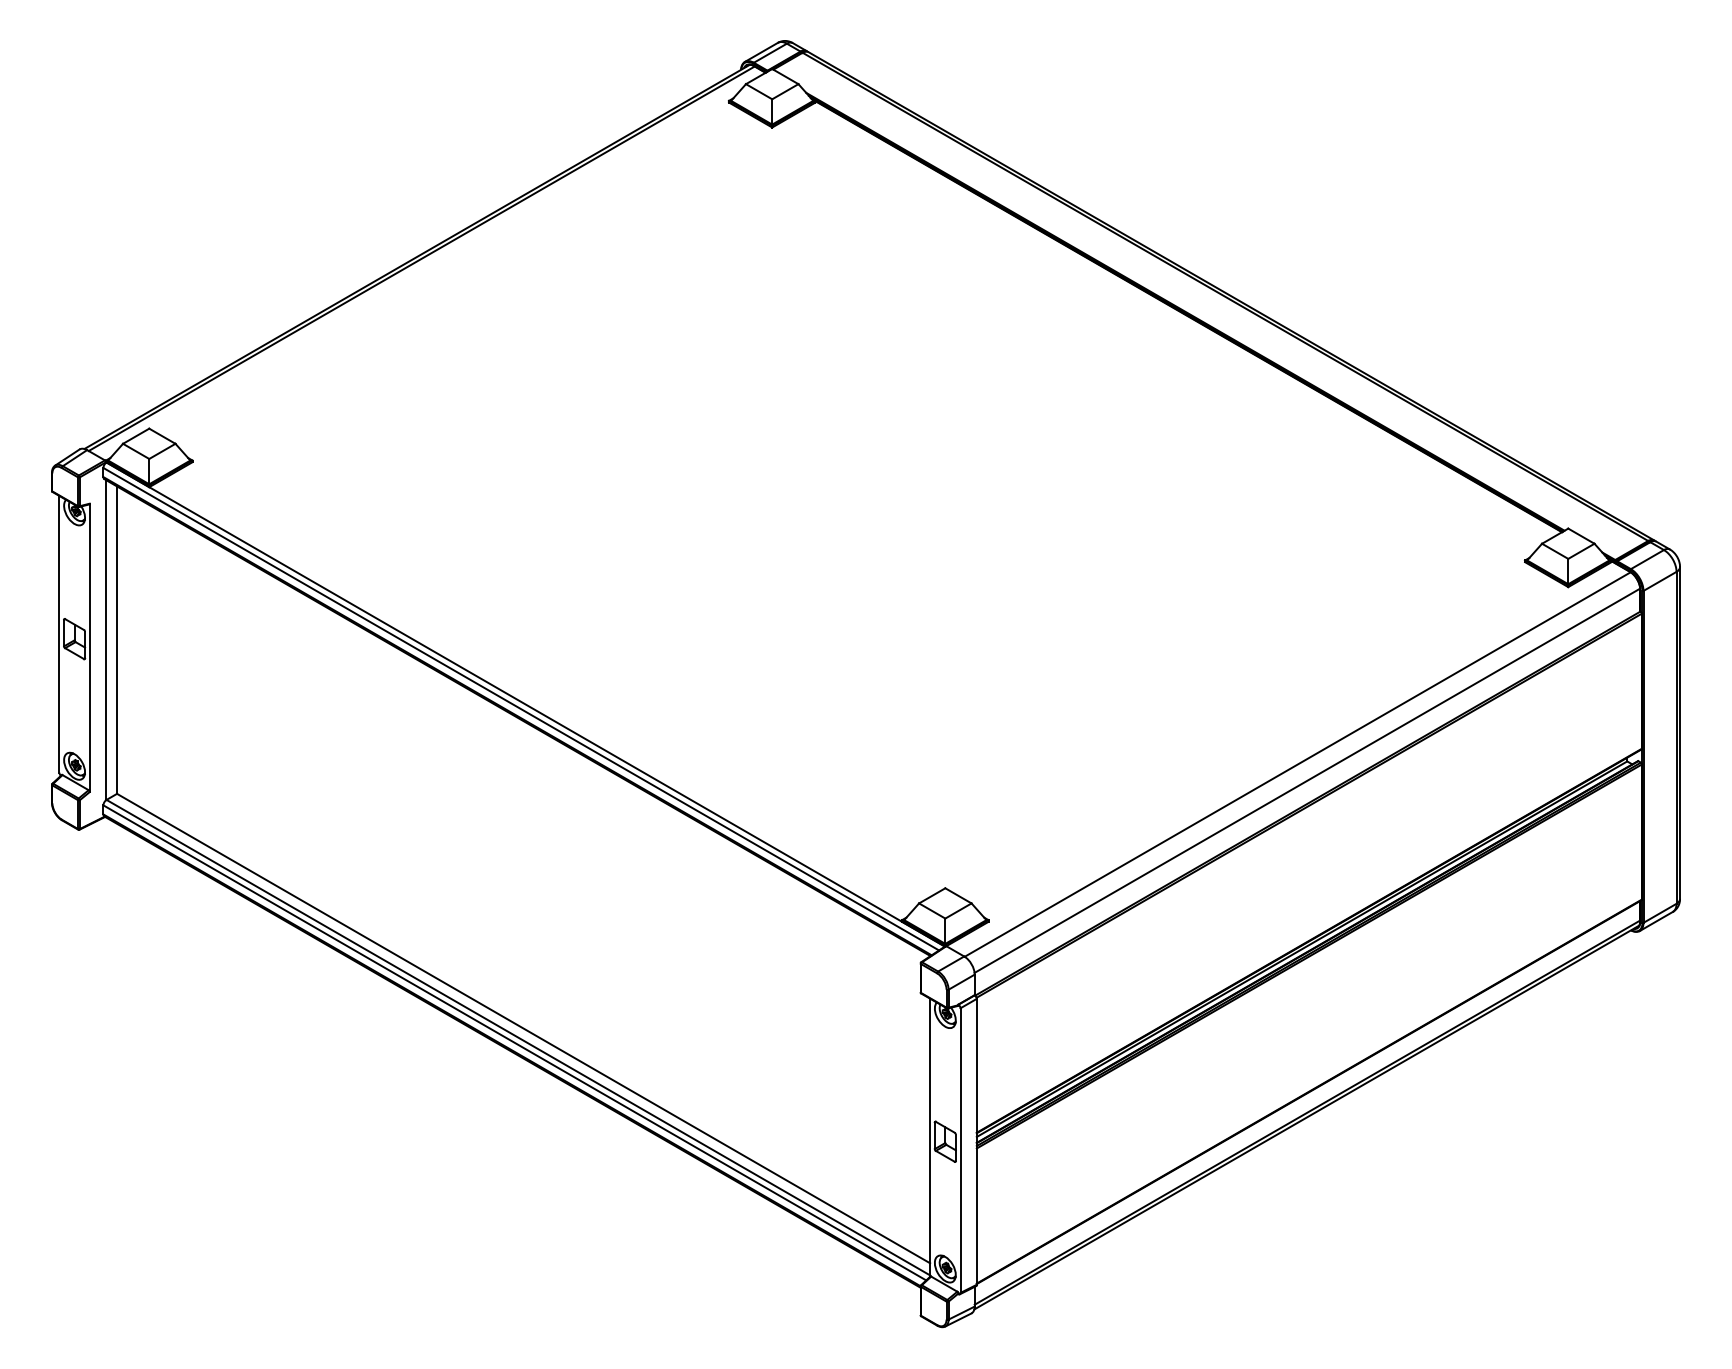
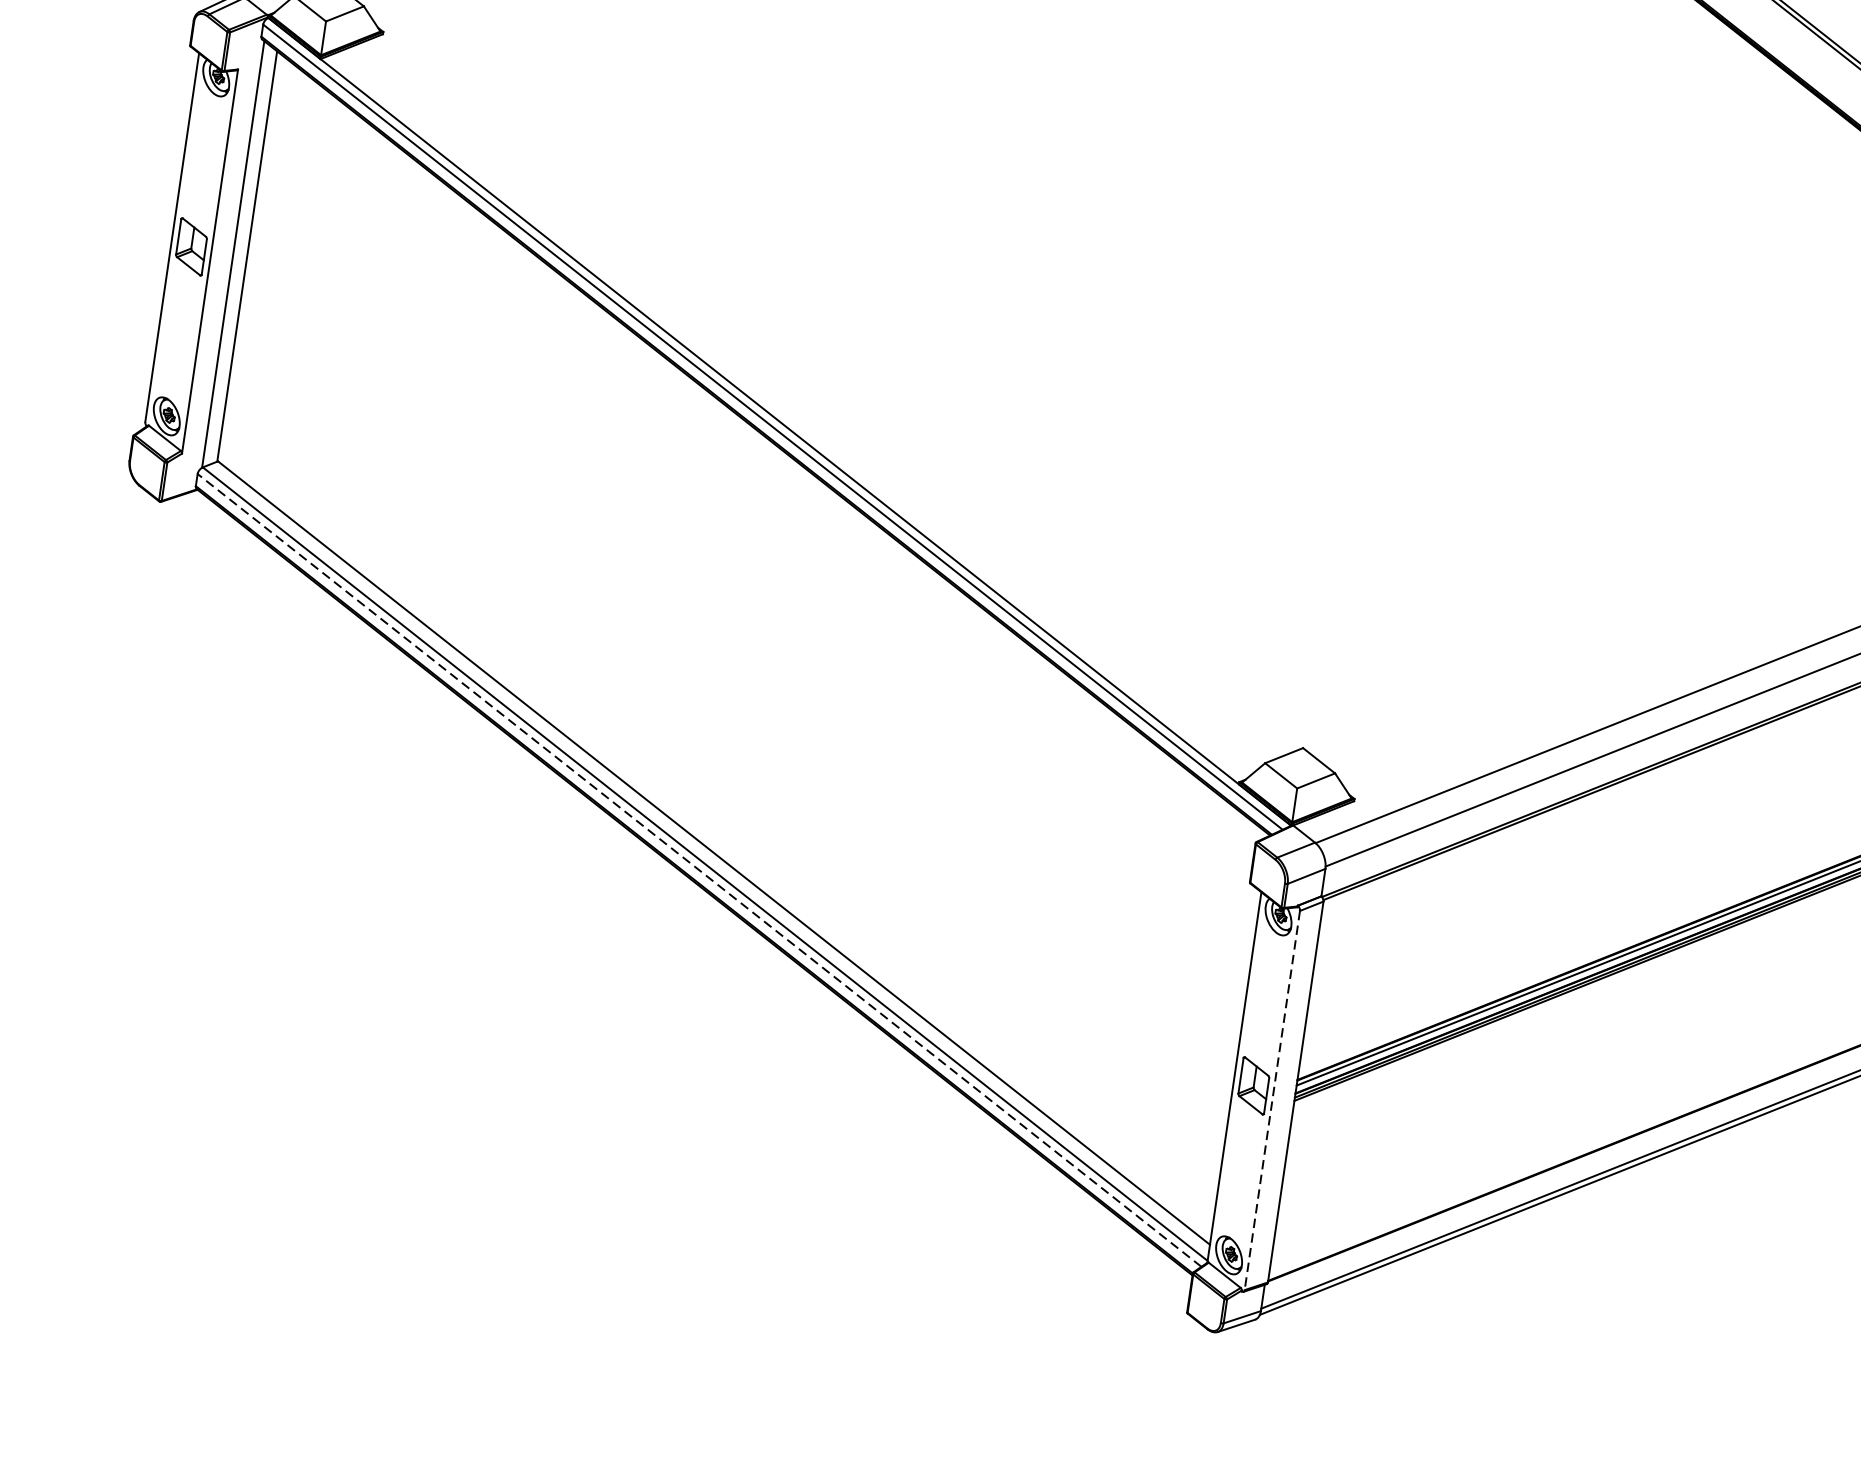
line: (514, 1042) -> (699, 869), solid -> dashed
line: (960, 1151) -> (1272, 1101), solid -> dashed

